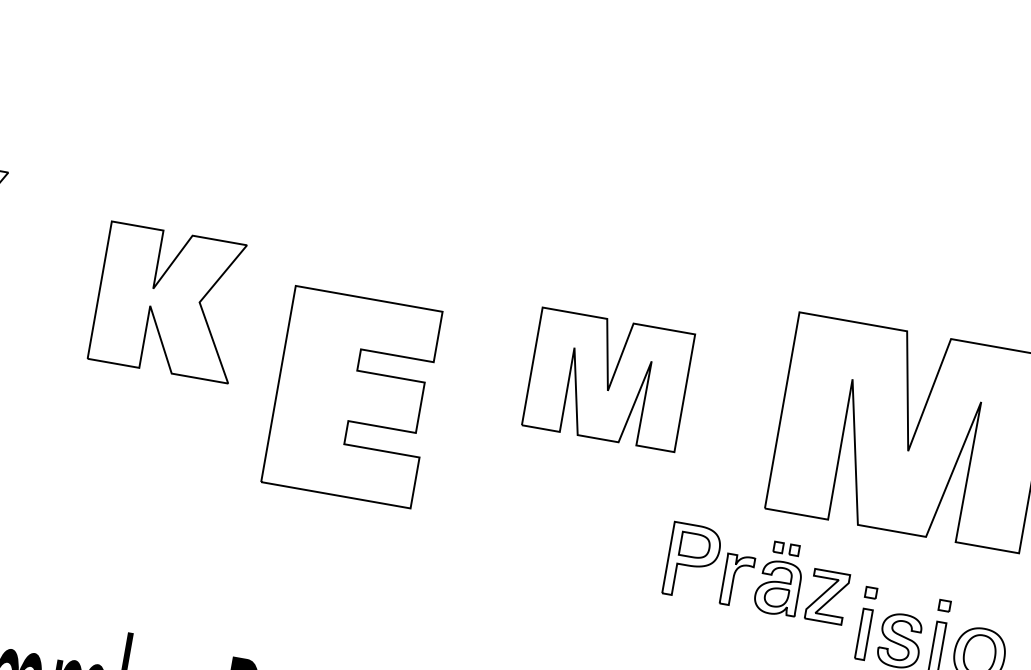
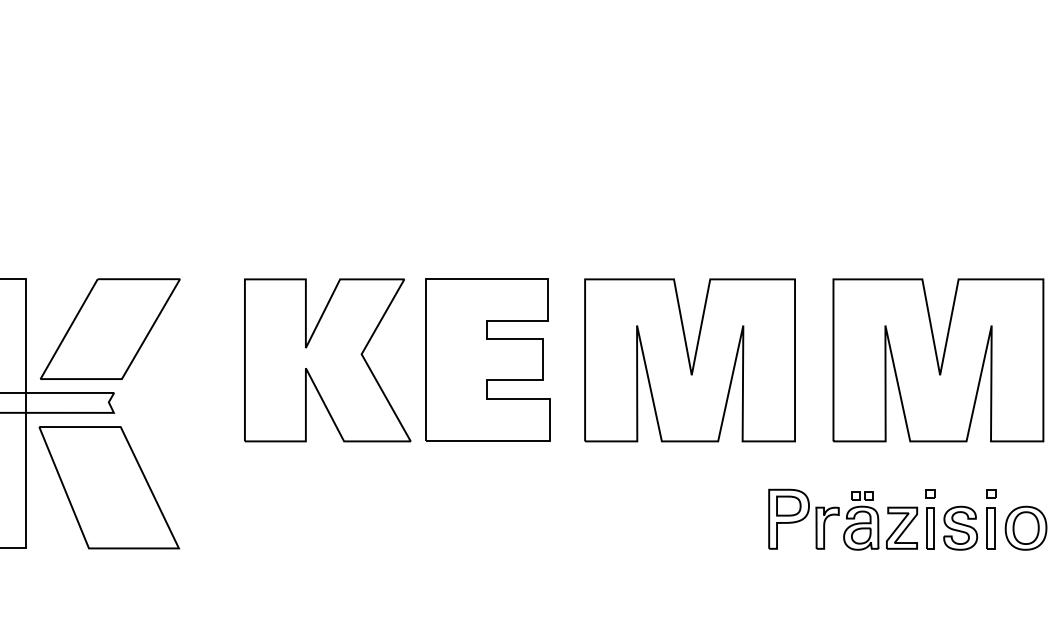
part: (169, 302) -> (327, 360), size x1.43
part: (607, 379) -> (689, 360), size x1.67
part: (352, 396) -> (487, 359), moved
part: (758, 573) -> (843, 519), moved

